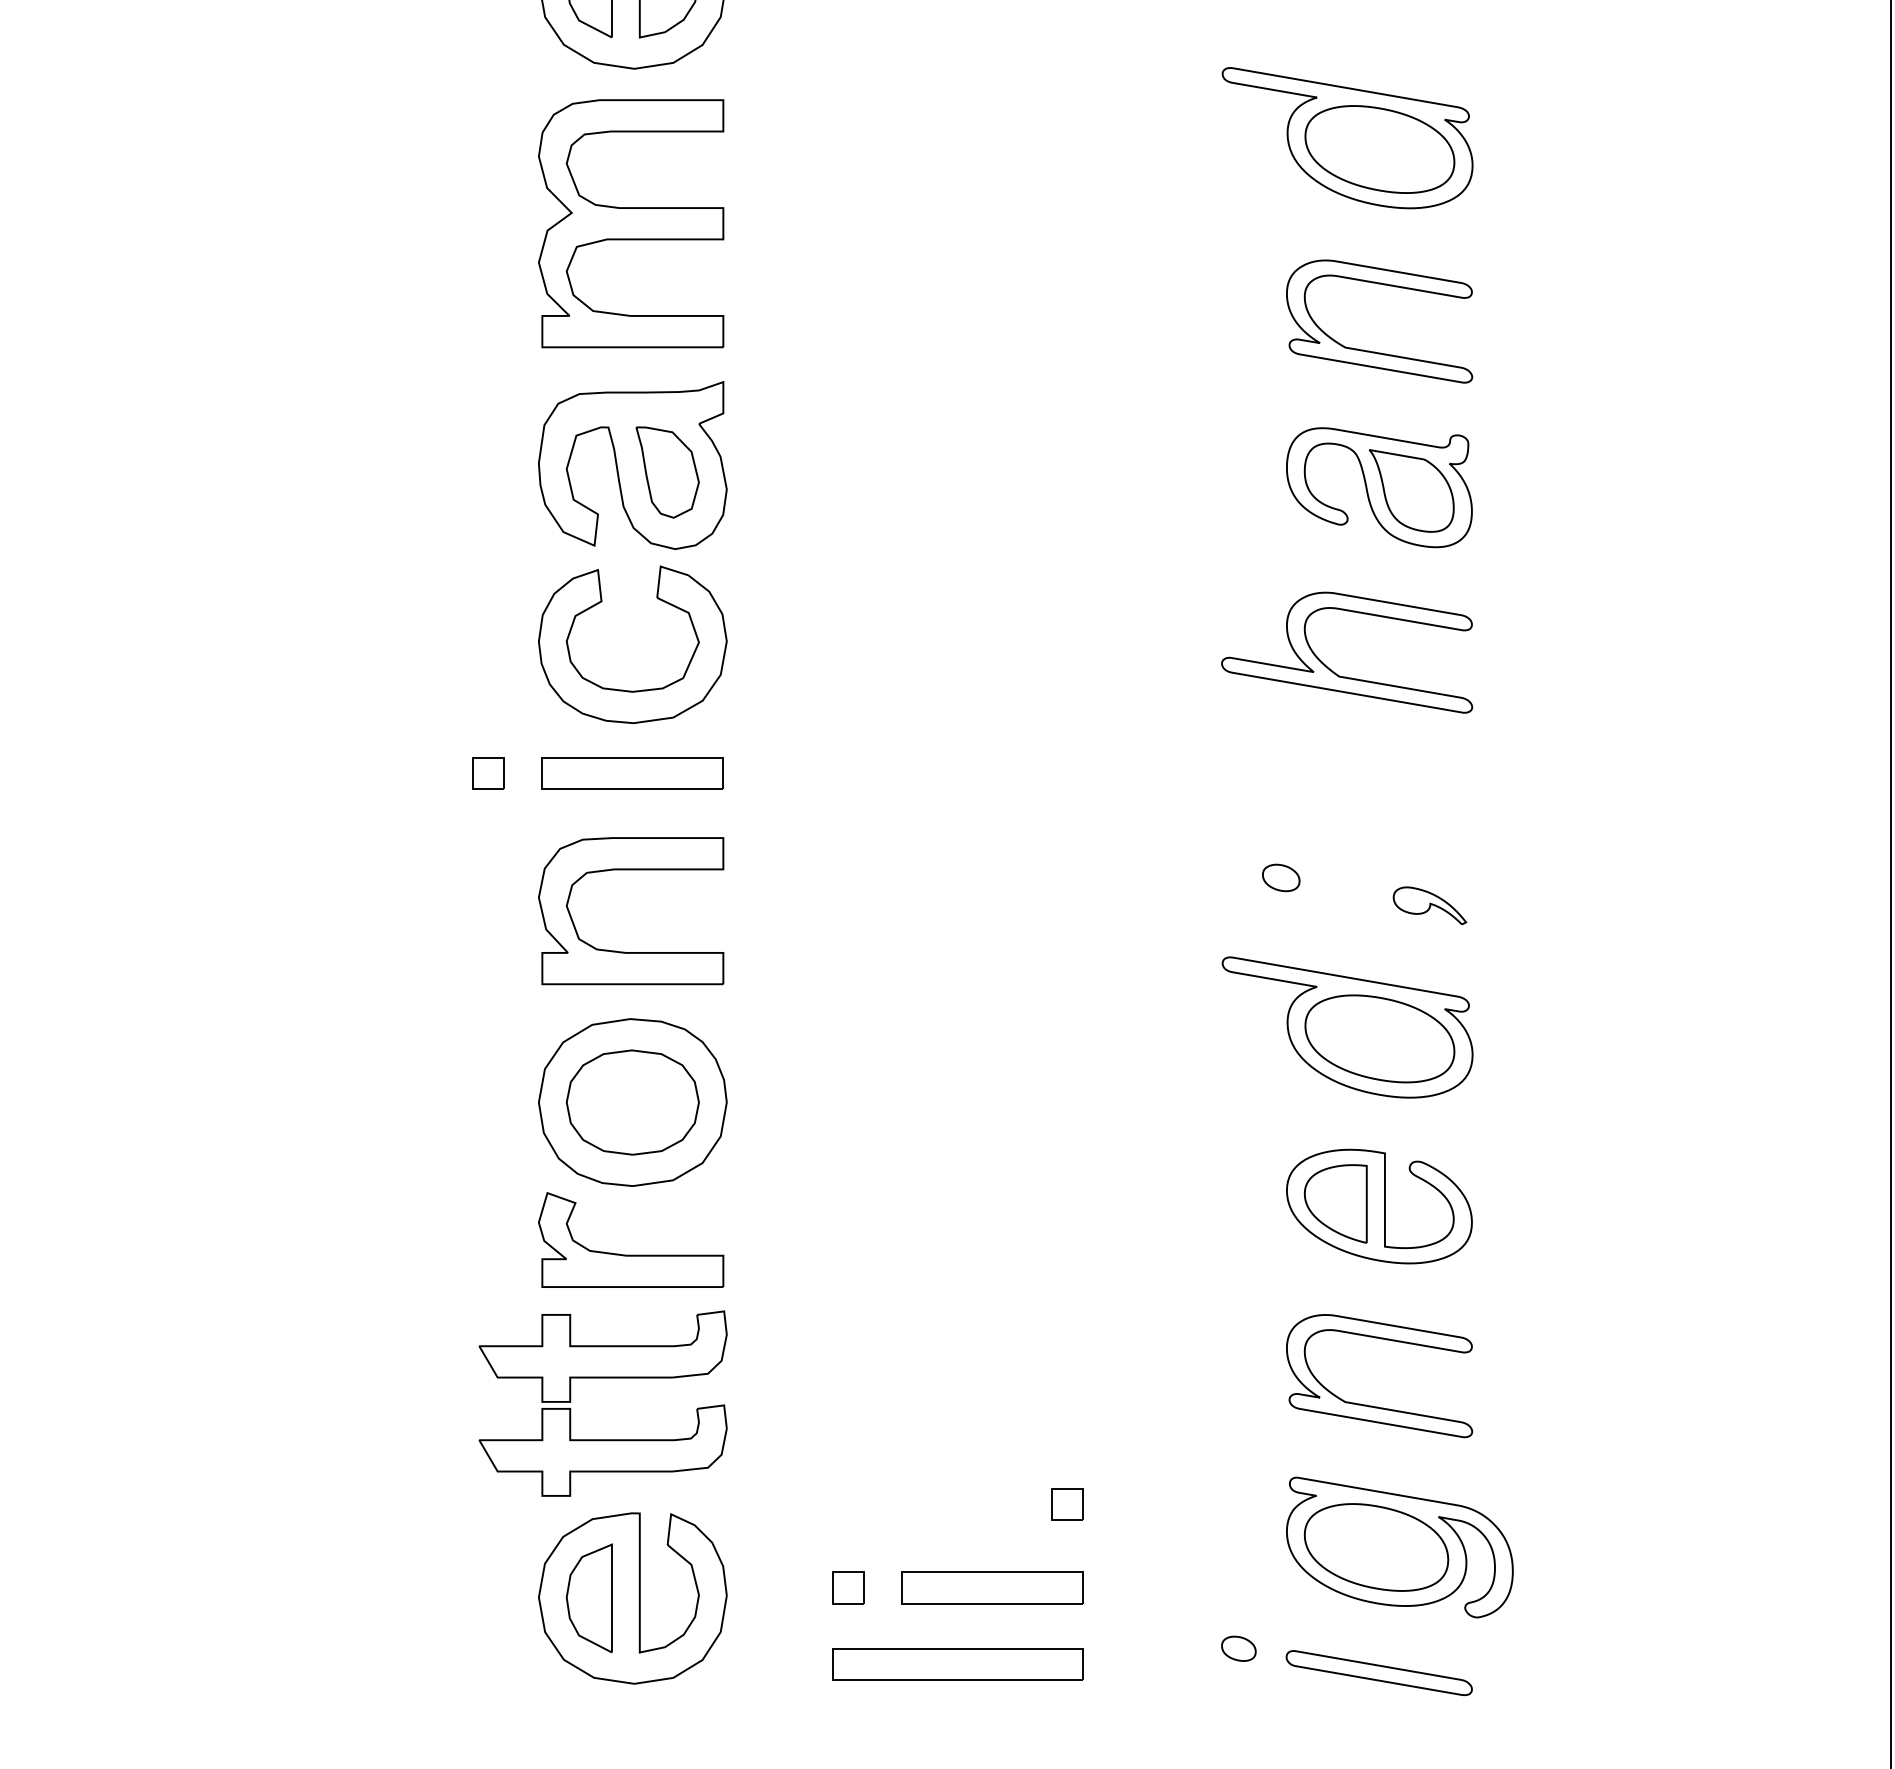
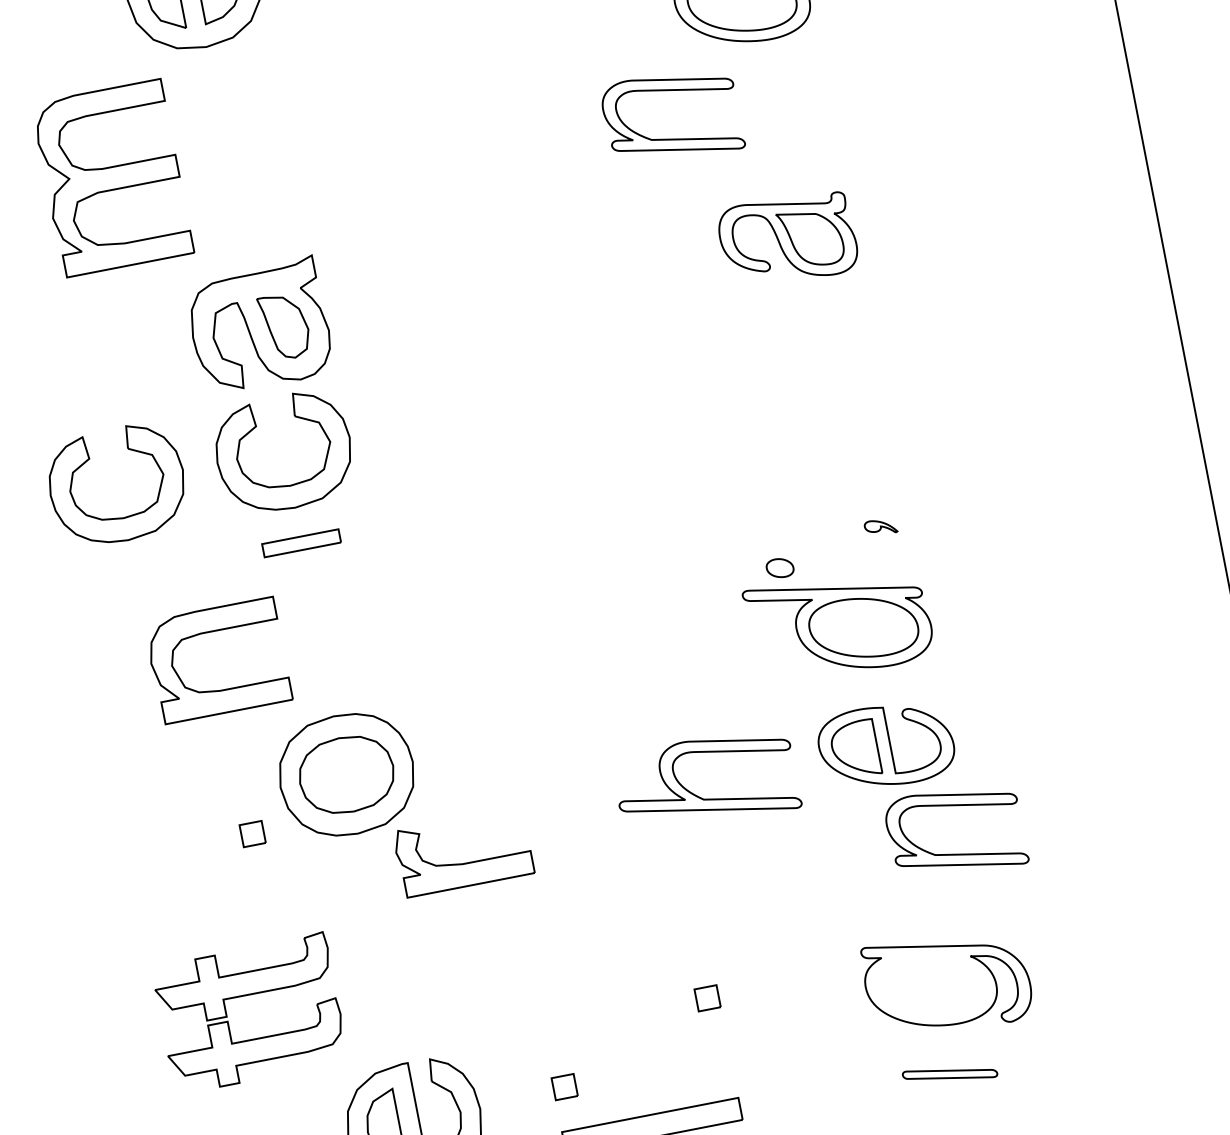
part: (631, 223) -> (112, 178), moved
part: (1375, 351) -> (673, 138), moved
part: (1335, 672) -> (700, 797), moved
part: (386, 689) -> (116, 517), added
part: (488, 773) -> (252, 833), moved
part: (632, 773) -> (301, 543), size x0.6
part: (1281, 877) -> (780, 567), moved
part: (1429, 905) -> (880, 527), size x0.6
part: (624, 951) -> (218, 690), moved
part: (631, 1254) -> (465, 862), moved
part: (602, 1378) -> (246, 995), moved
part: (1372, 1405) -> (954, 853), moved
part: (1376, 1547) -> (930, 986), removed
part: (992, 1587) -> (666, 1066), removed
part: (1238, 1648) -> (847, 1076), removed
part: (1378, 1673) -> (949, 1074), size x0.7

